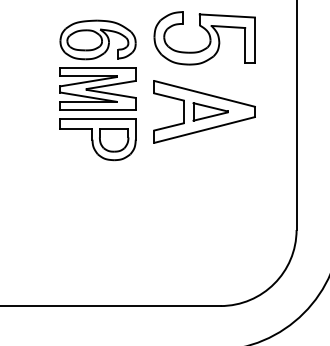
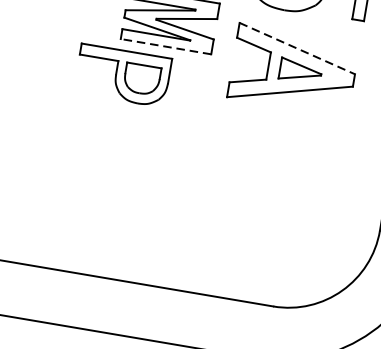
line: (204, 93) -> (297, 48), solid -> dashed
line: (98, 110) -> (166, 46), solid -> dashed
part: (97, 139) -> (122, 75), moved

